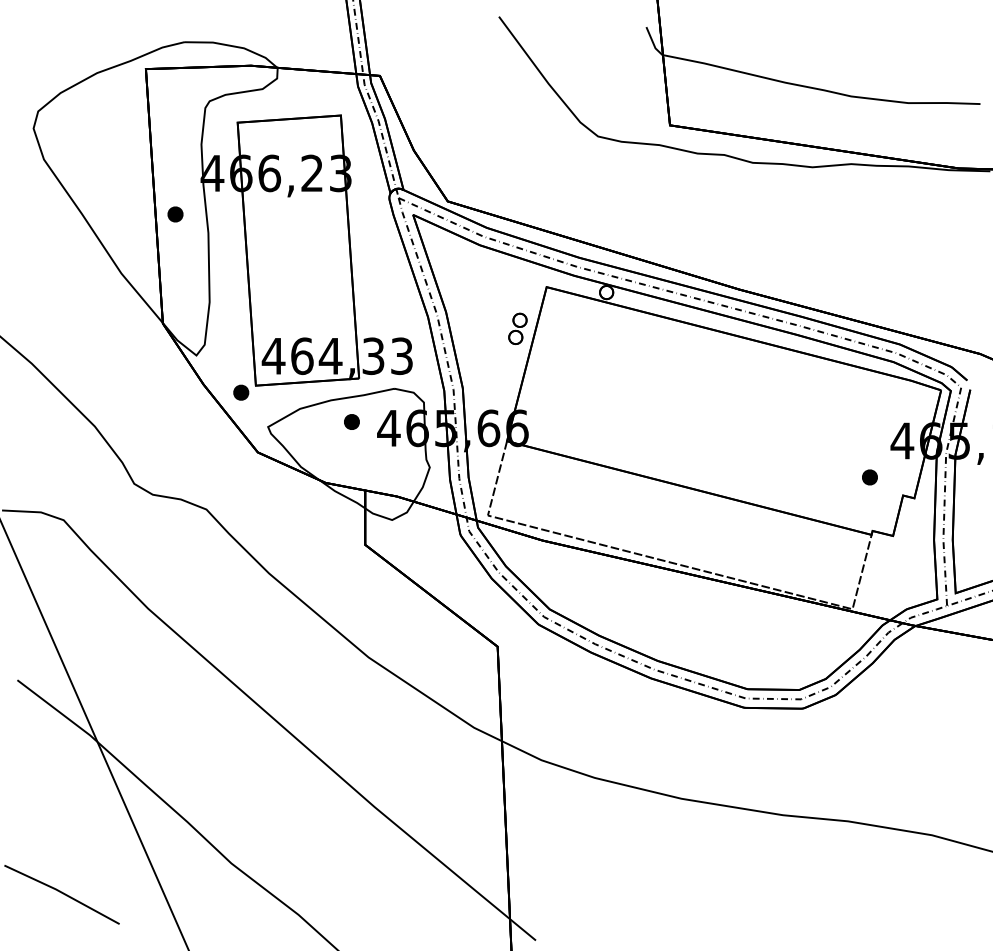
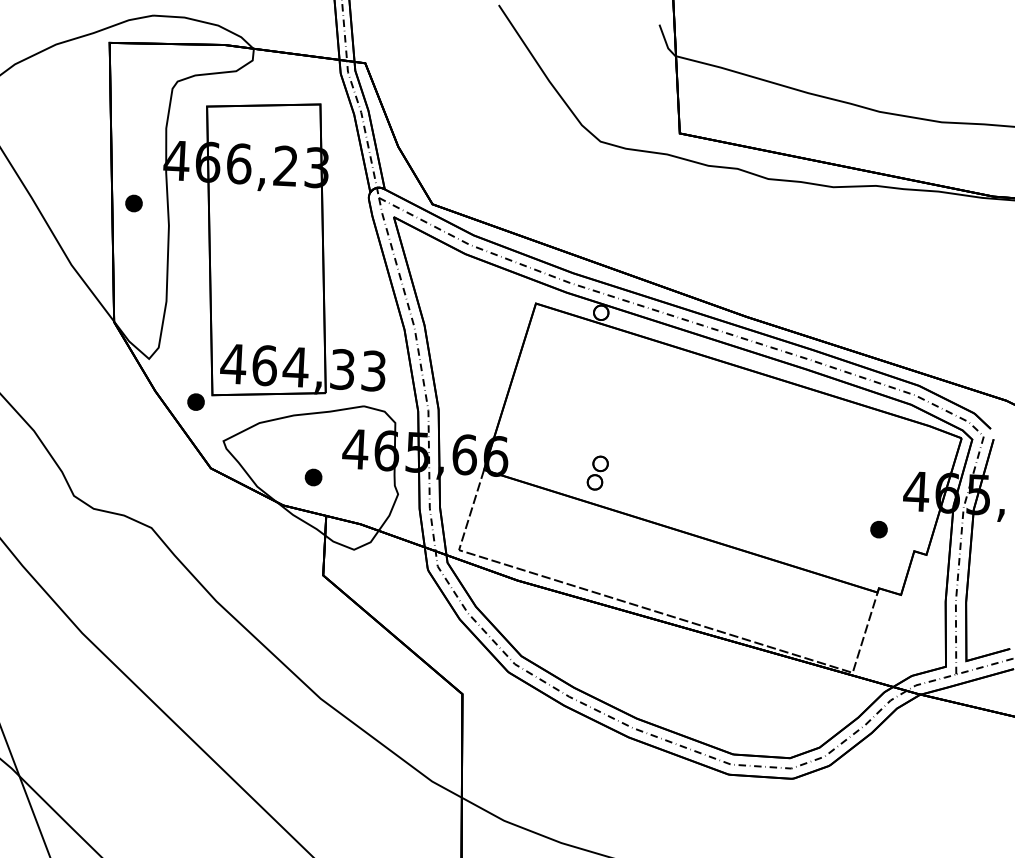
part: (517, 328) -> (597, 472), moved
part: (351, 421) -> (313, 476), moved

